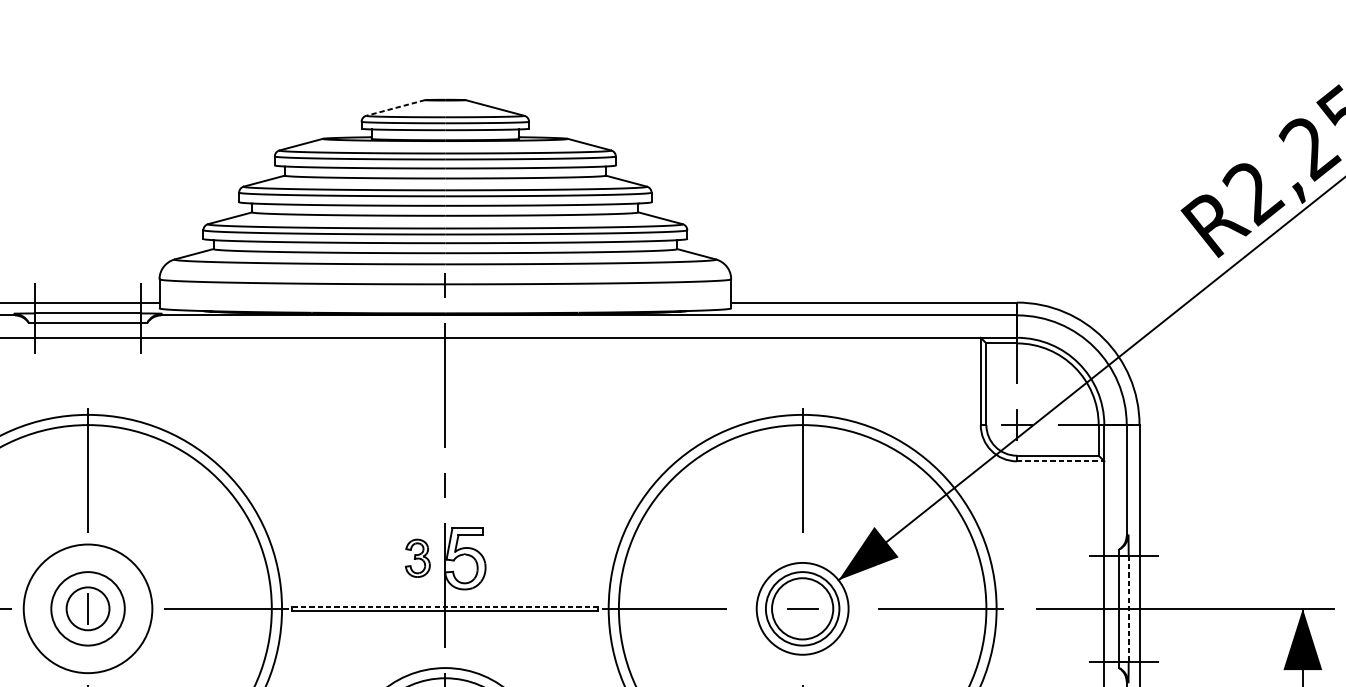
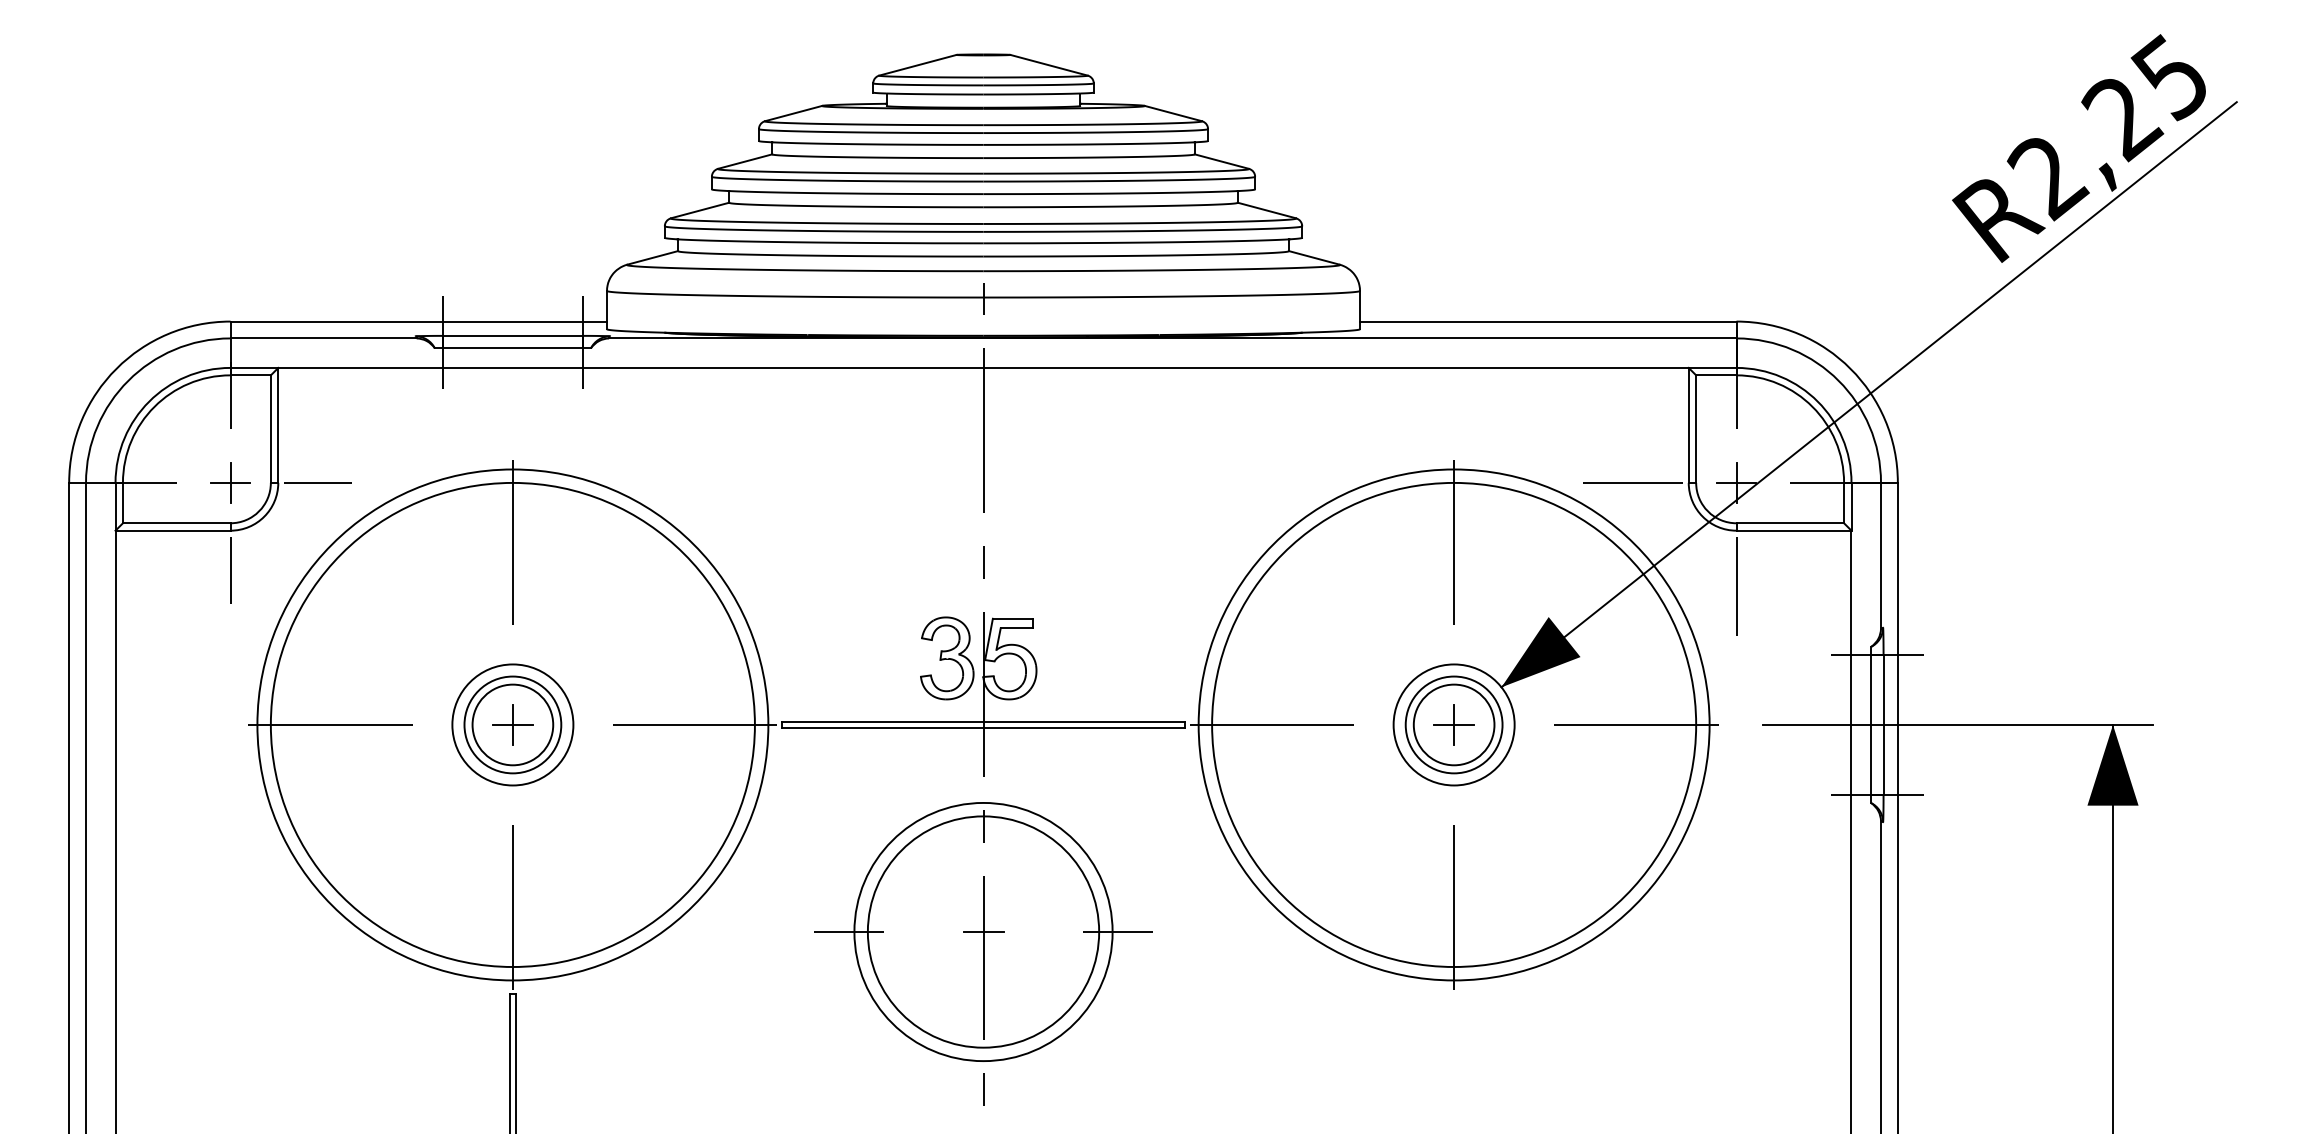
line: (395, 108) -> (918, 65), dashed -> solid
line: (938, 424) -> (1632, 482), added
line: (1061, 461) -> (1794, 530), dashed -> solid
line: (1017, 503) -> (1736, 586), added
part: (418, 558) -> (947, 658), size x1.67
line: (445, 606) -> (983, 722), dashed -> solid
circle: (87, 608) -> (512, 724), size x0.71
circle: (87, 608) -> (512, 724), size x1.43
line: (87, 608) -> (512, 724), added
line: (802, 608) -> (1454, 724), added
line: (1128, 608) -> (1883, 724), dashed -> solid

